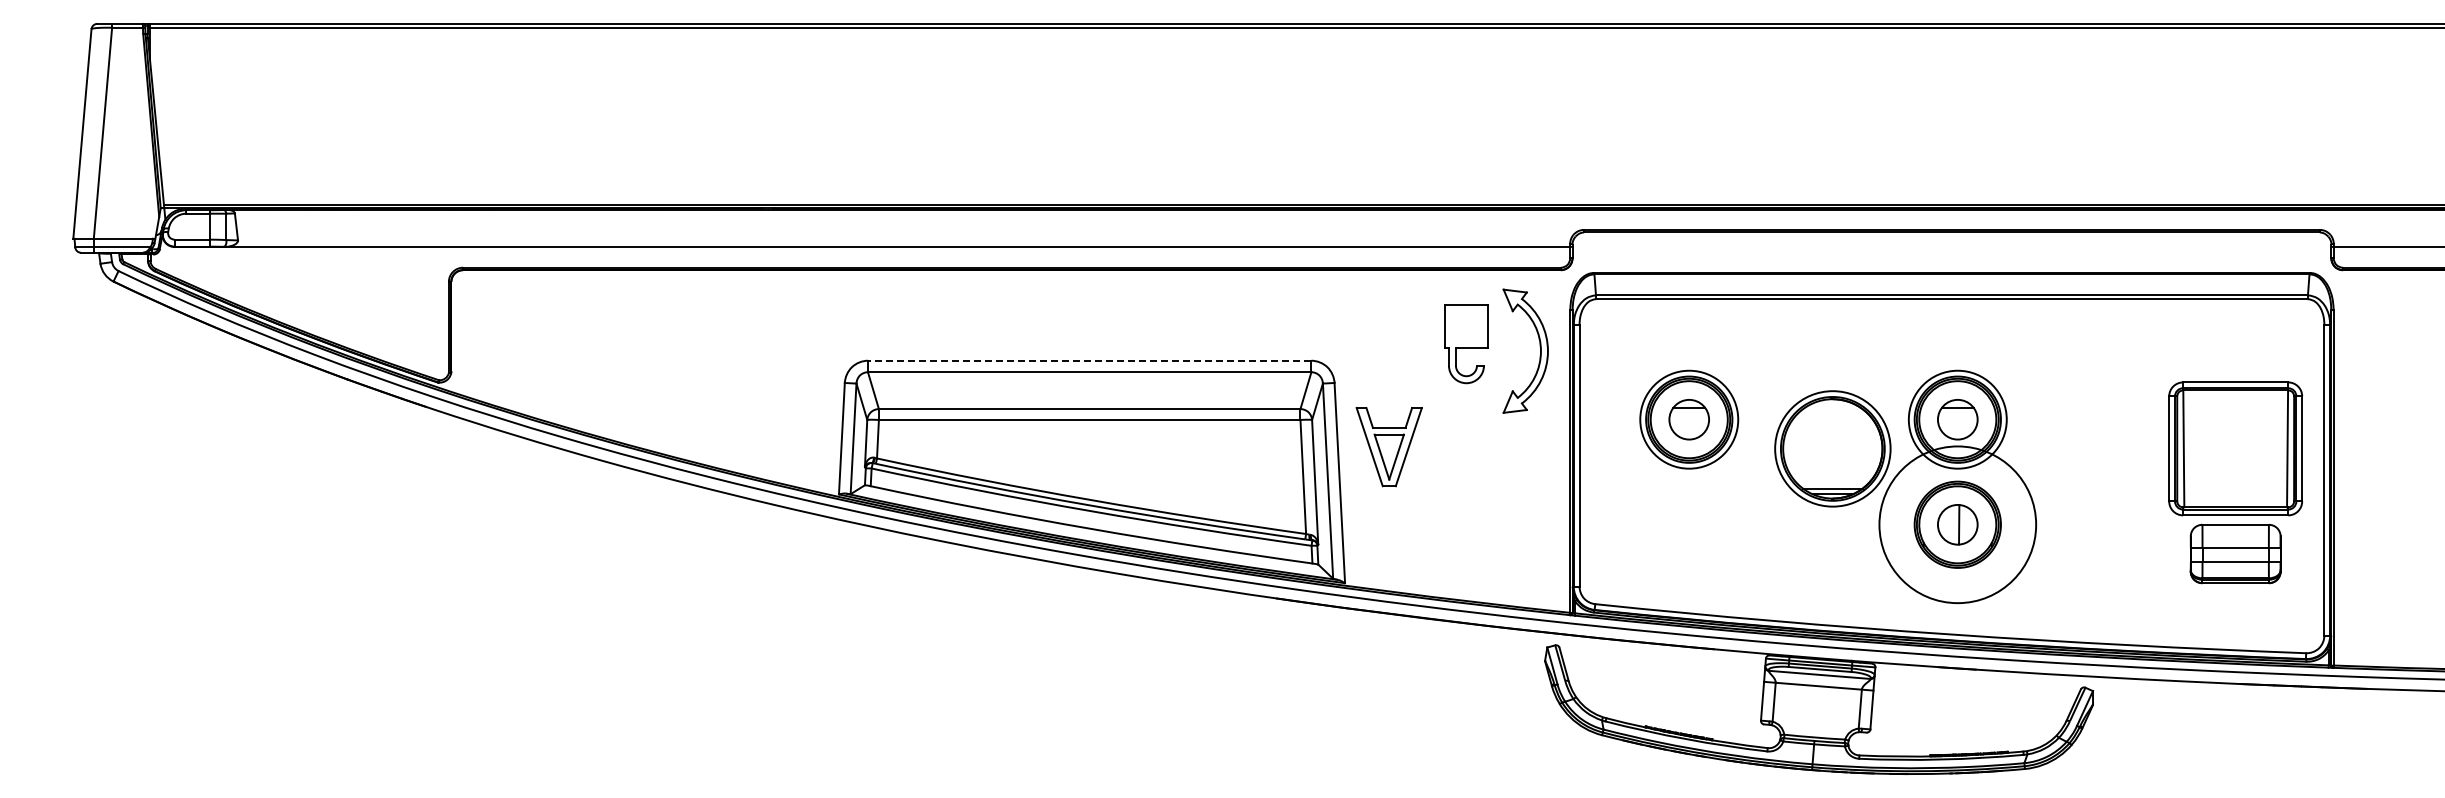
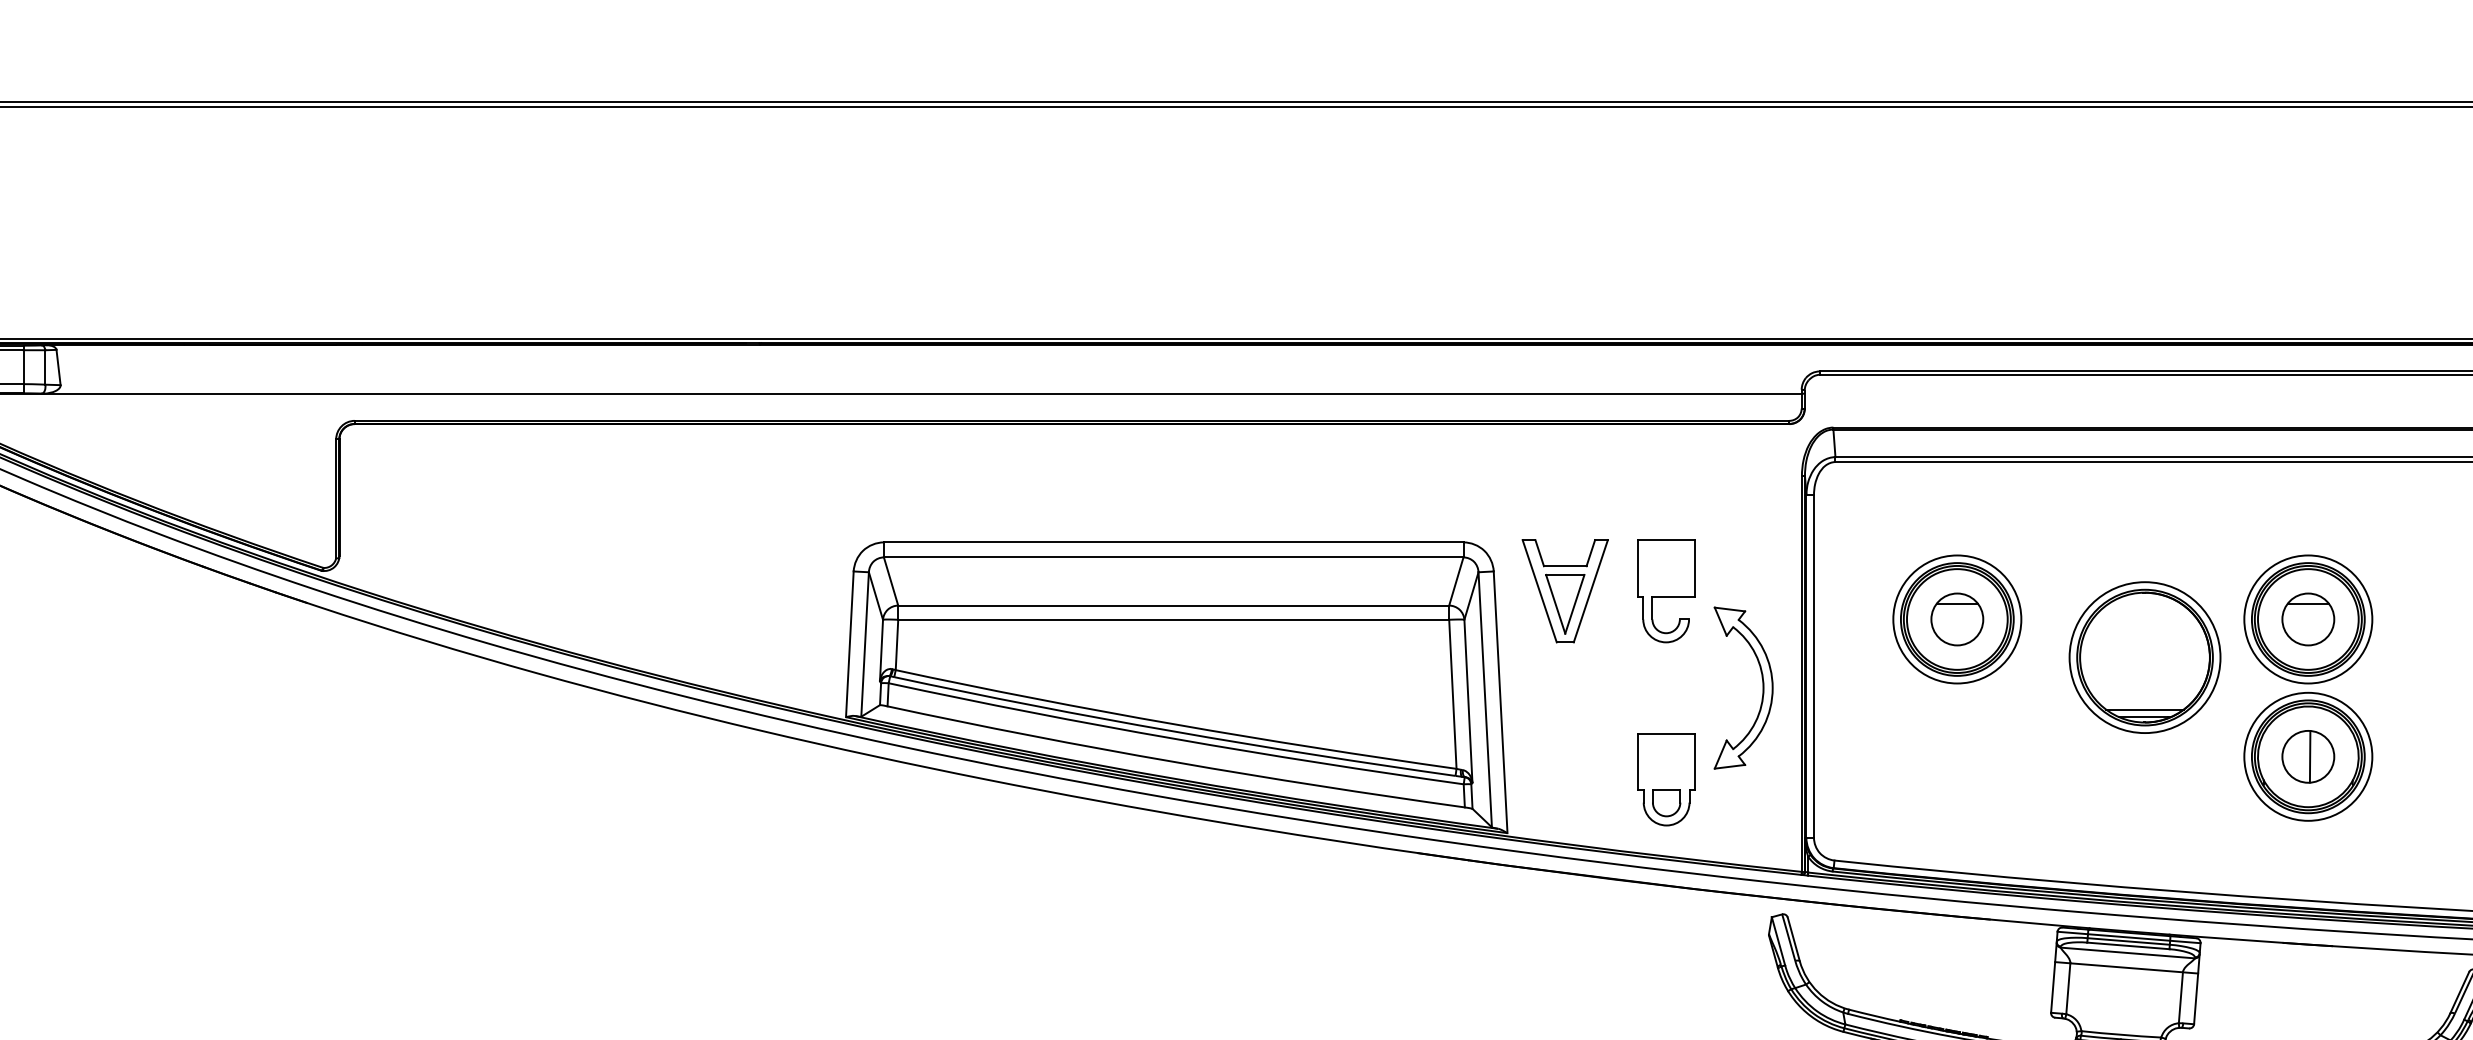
part: (1466, 344) -> (1666, 591), moved
part: (1539, 346) -> (1761, 681), moved
line: (1089, 360) -> (1173, 542), dashed -> solid
part: (1388, 447) -> (1564, 591), moved
circle: (1957, 524) -> (2307, 756), size x0.62
part: (1466, 542) -> (1666, 779), added

